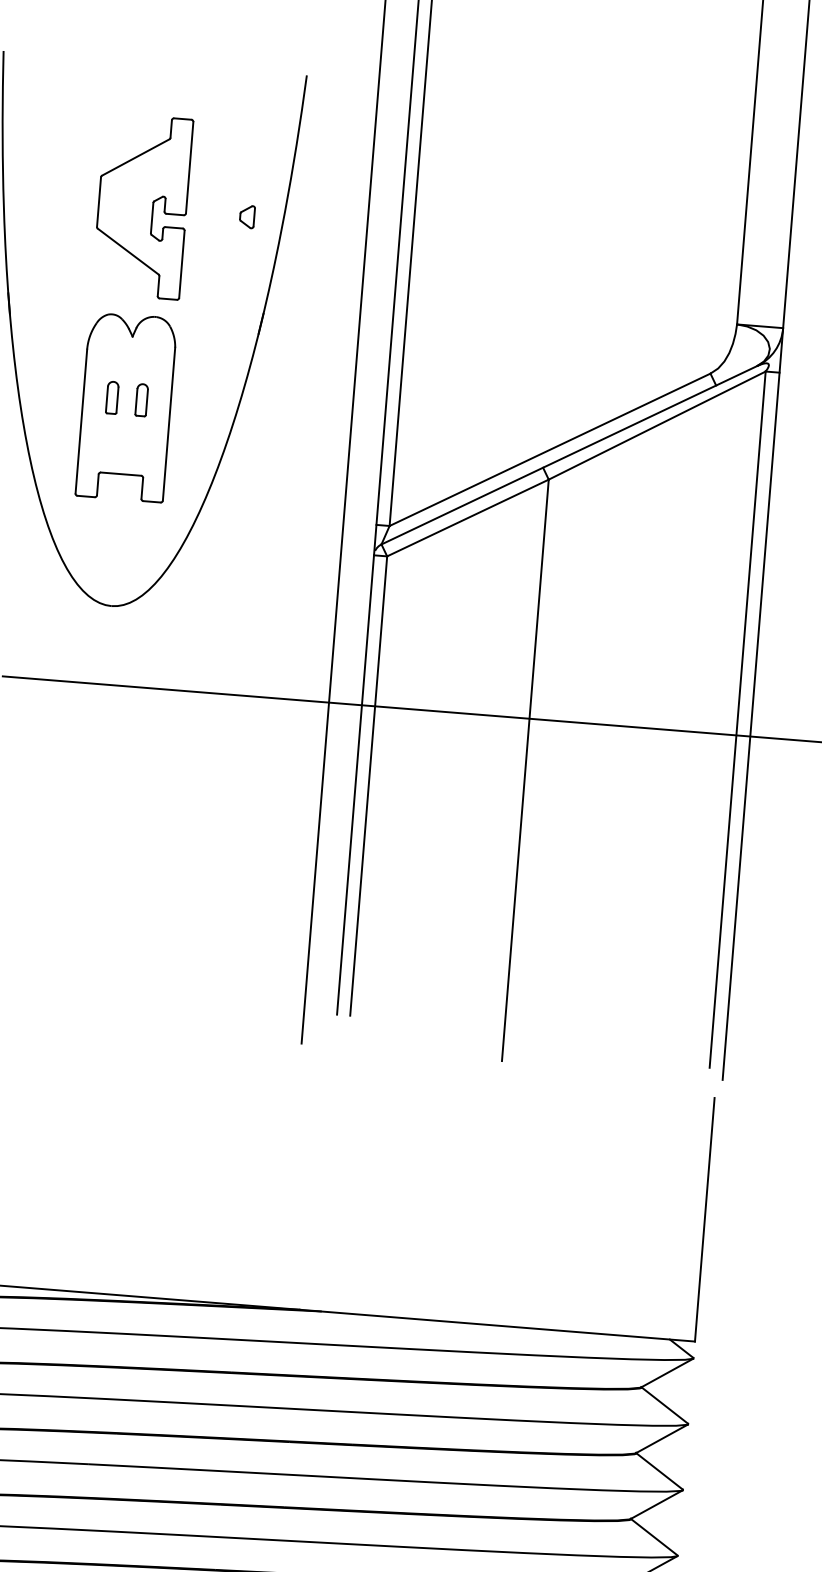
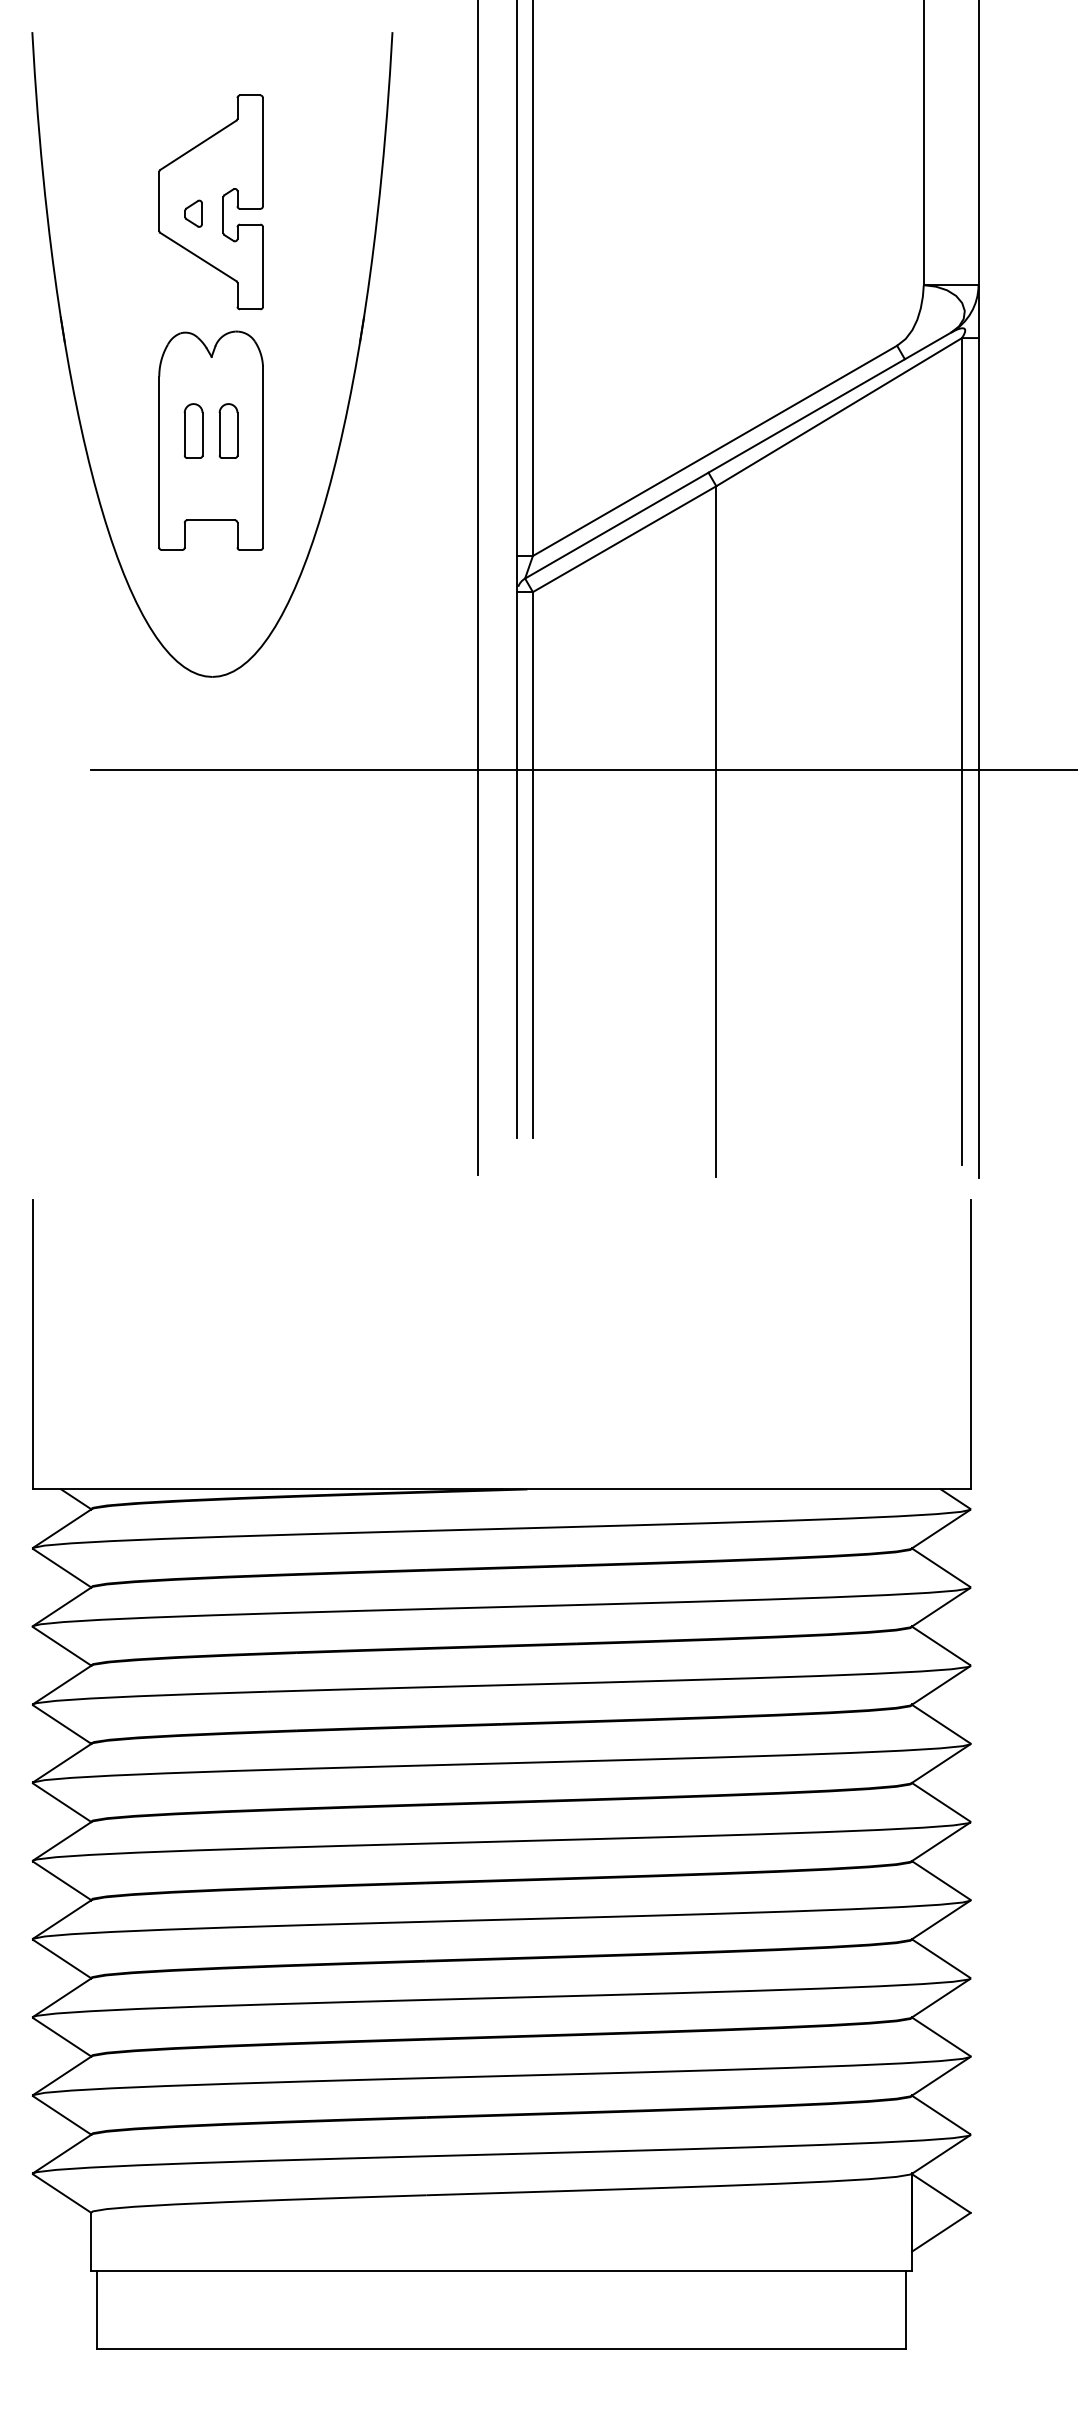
part: (247, 216) -> (193, 213), moved
part: (112, 397) -> (193, 430), size x1.43
part: (141, 399) -> (228, 430), size x1.43

